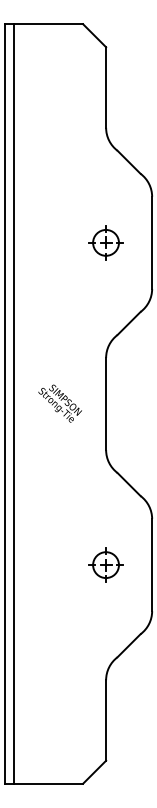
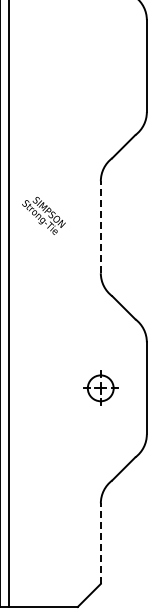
part: (105, 242) -> (100, 65), removed
text: (59, 403) -> (43, 215), moved
line: (106, 403) -> (101, 226), solid -> dashed
line: (106, 719) -> (101, 542), solid -> dashed

